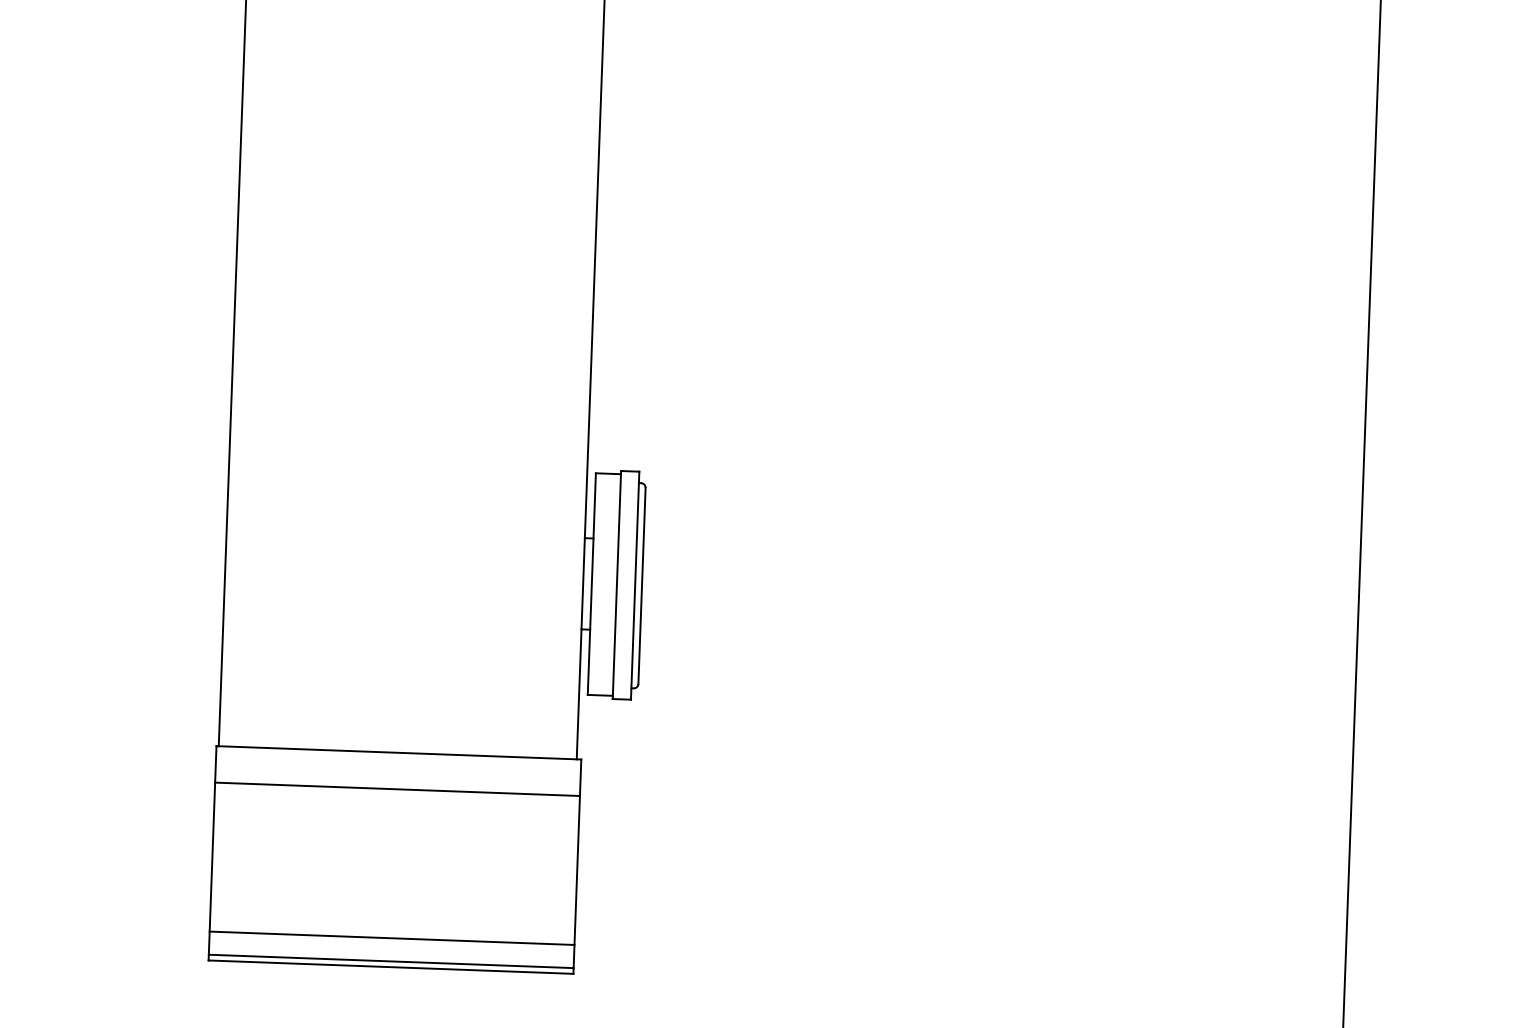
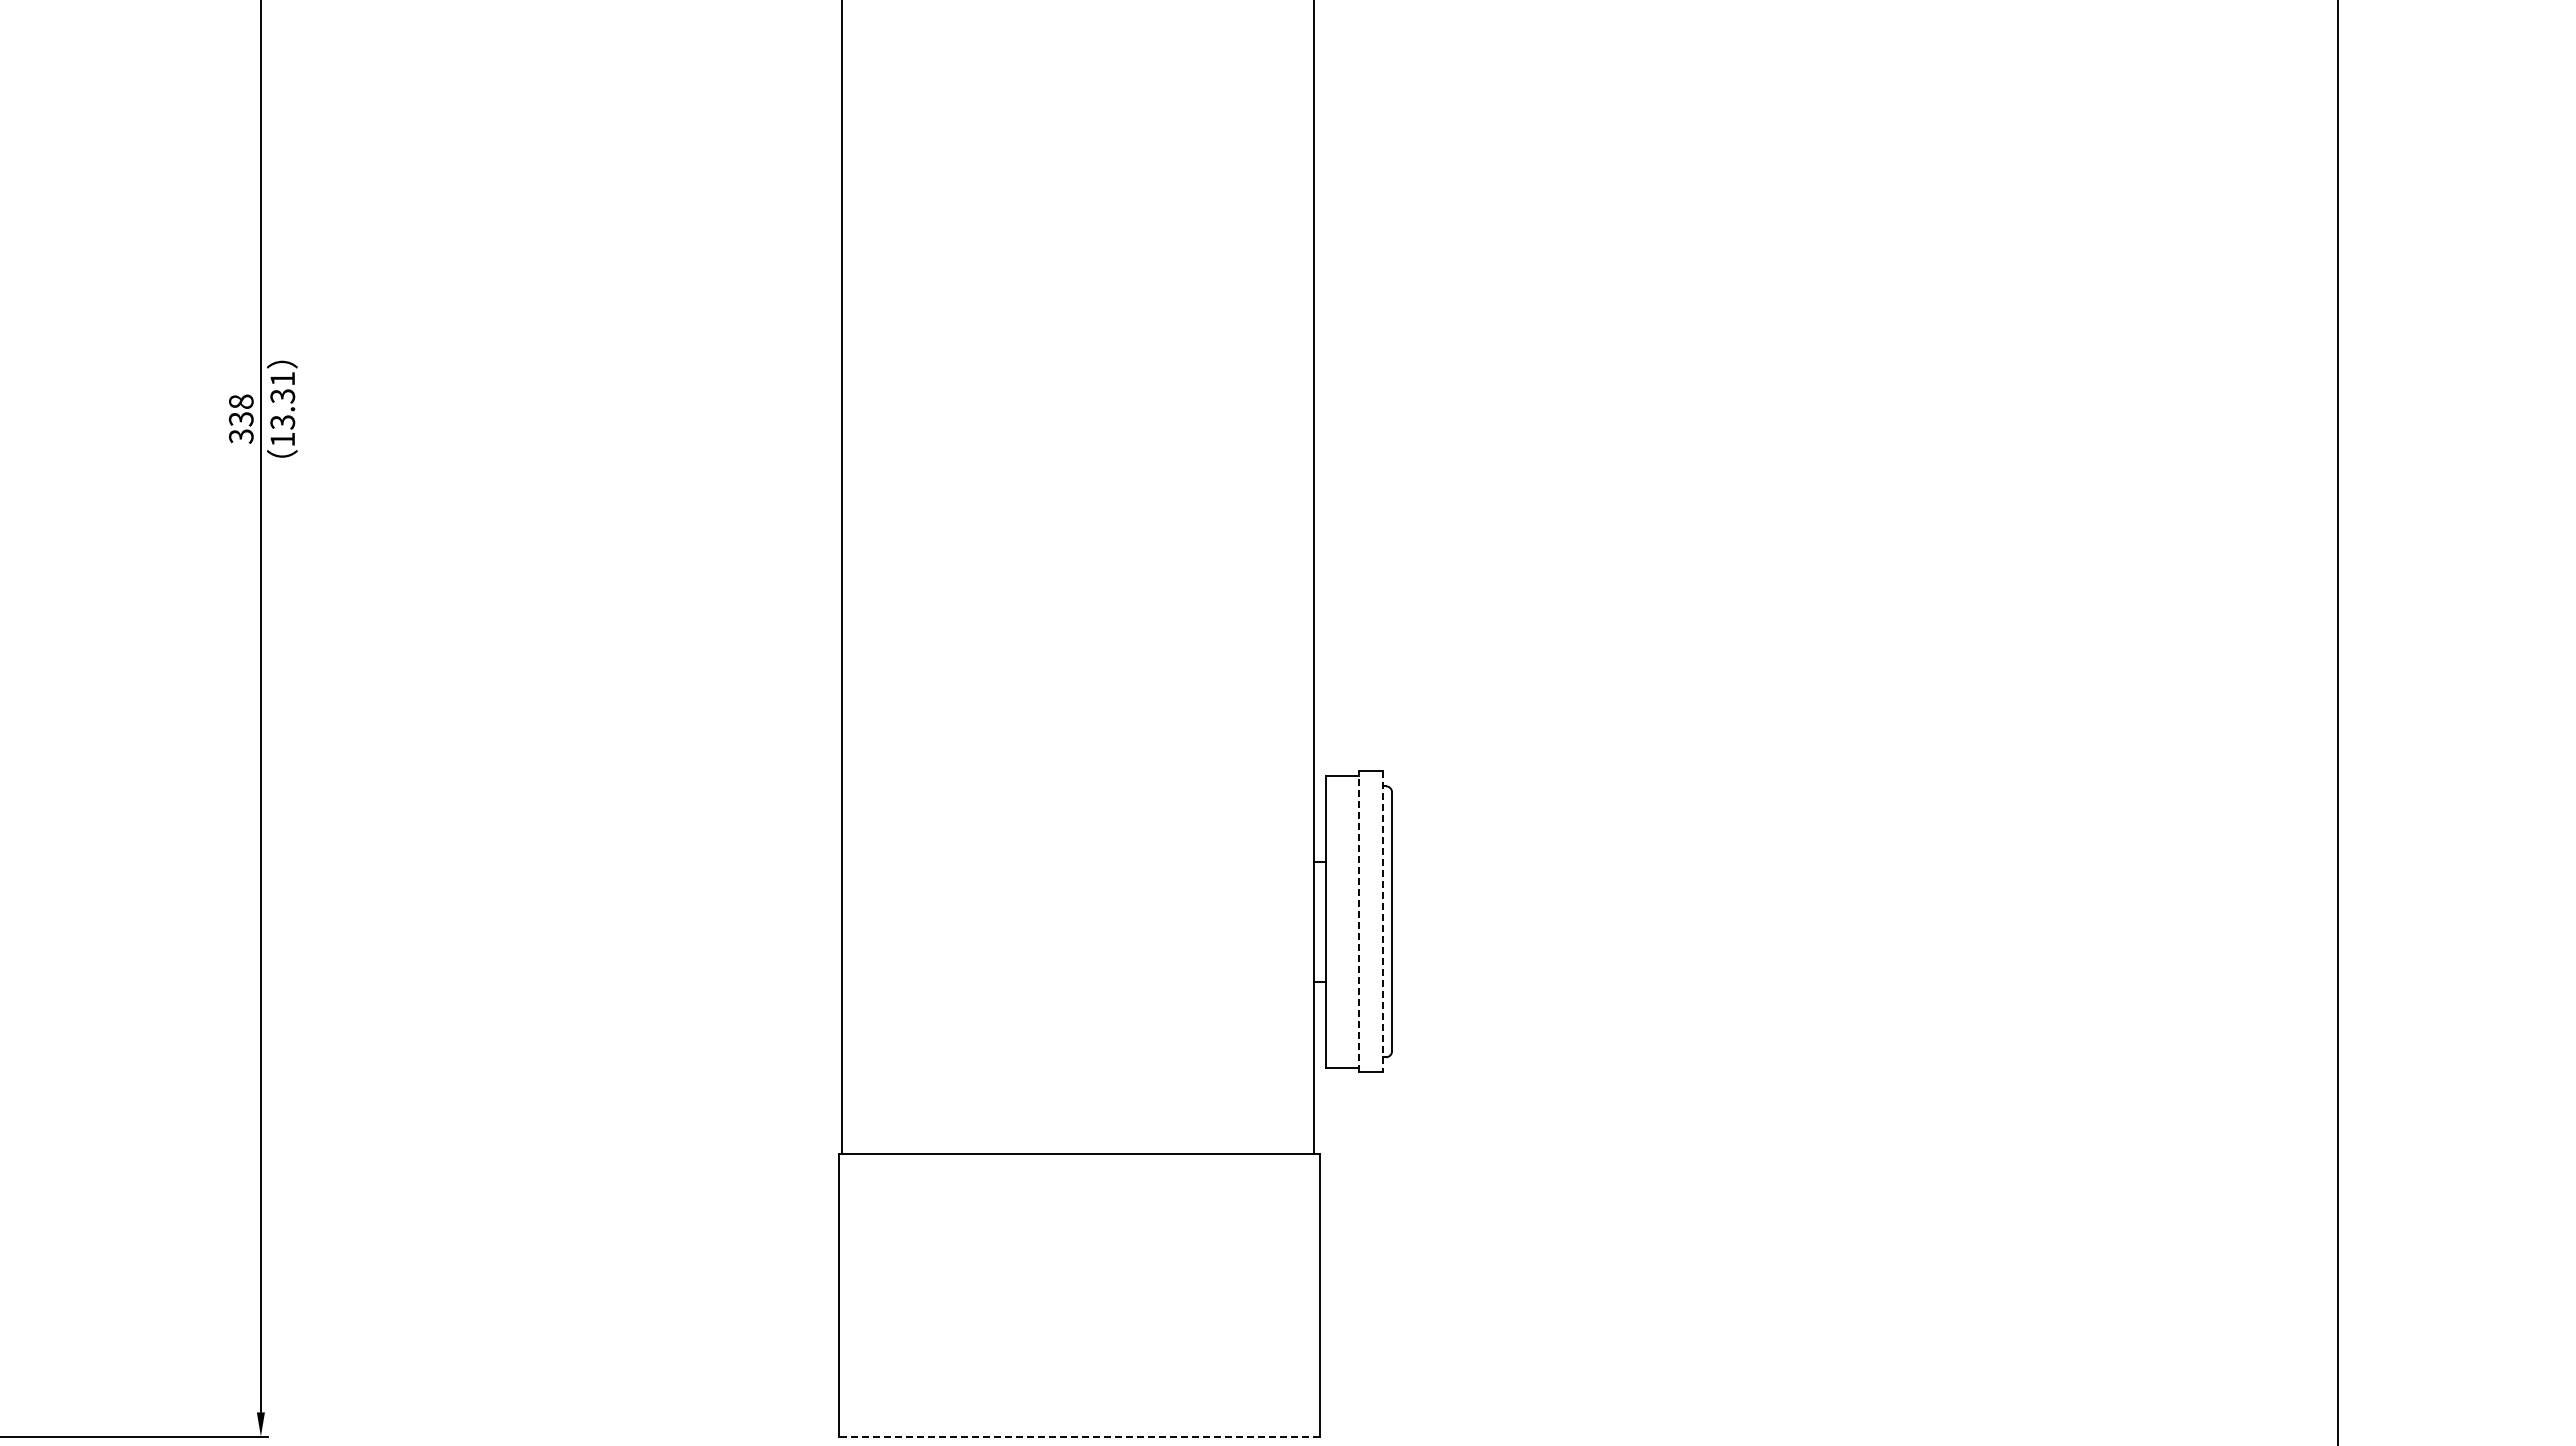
line: (616, 584) -> (1358, 921), solid -> dashed
line: (635, 585) -> (1383, 921), solid -> dashed
line: (397, 789) -> (1079, 1201), removed
line: (391, 938) -> (1079, 1398), removed
line: (391, 961) -> (1079, 1428), removed
line: (390, 967) -> (1079, 1436), solid -> dashed

